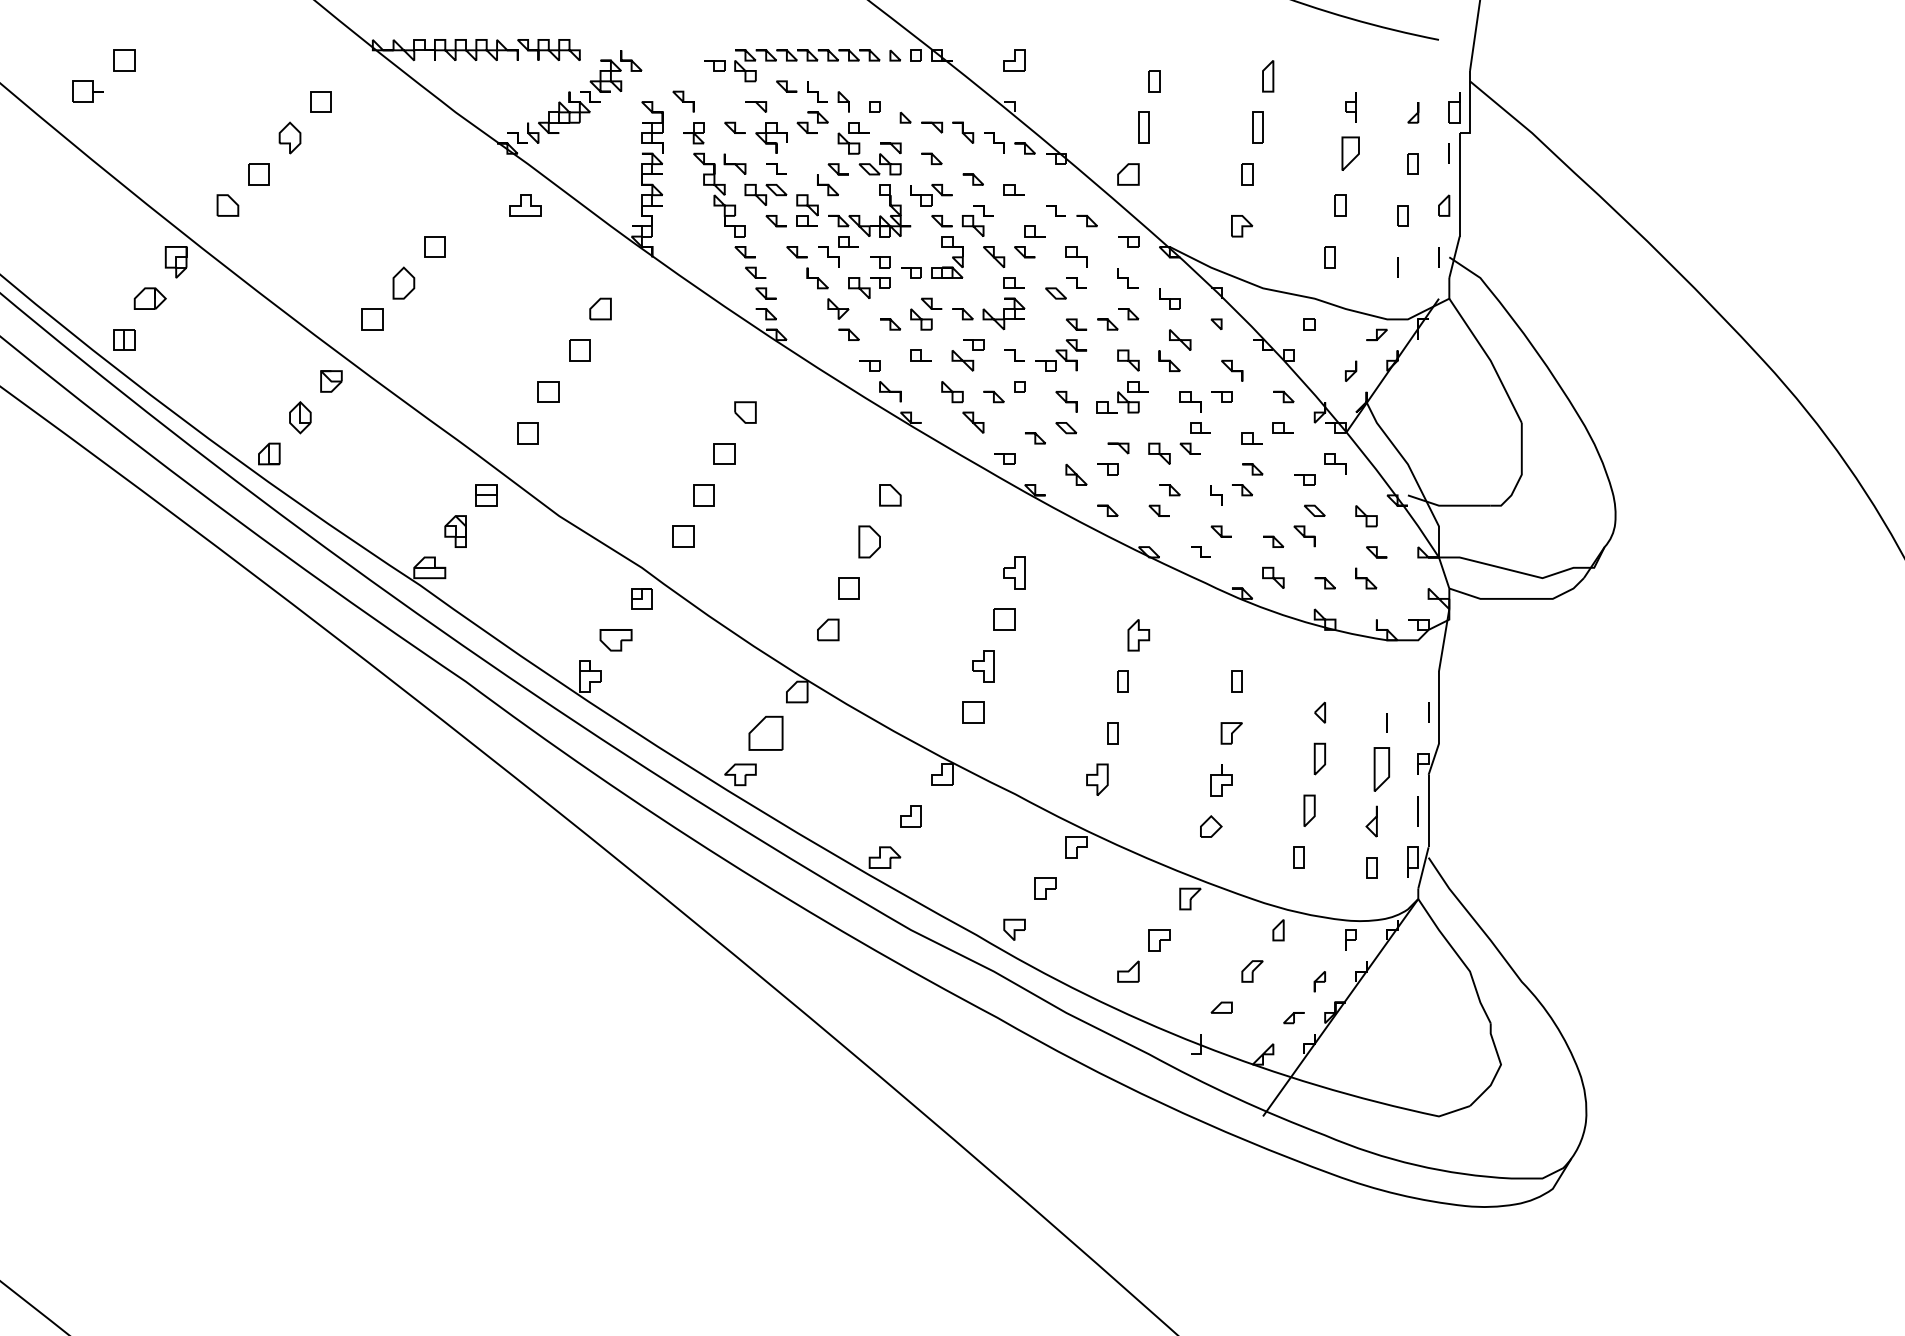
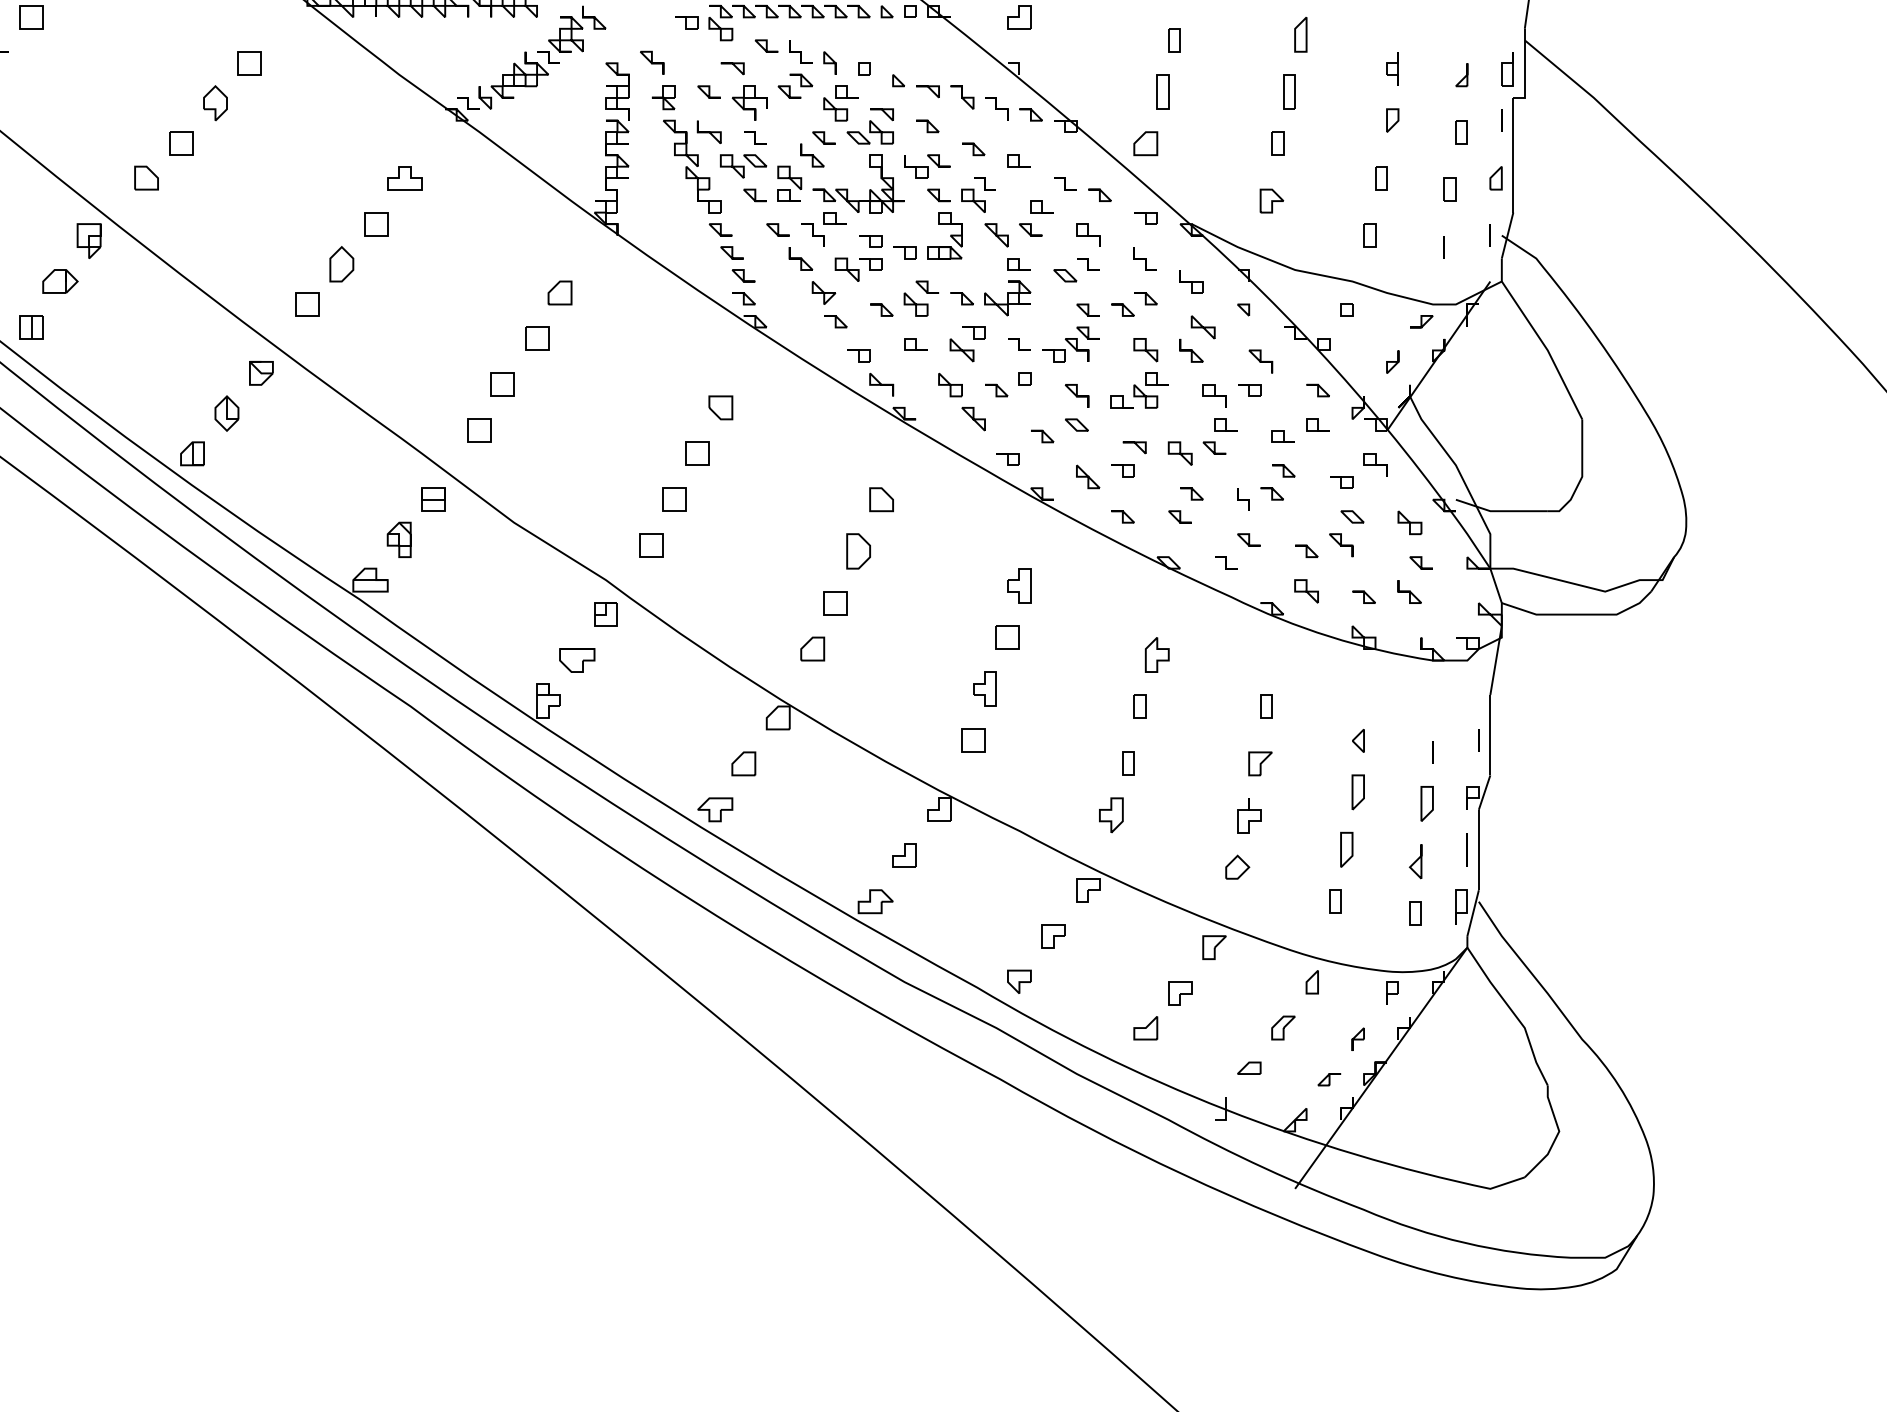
part: (1351, 153) -> (1393, 120), size x0.62
part: (525, 205) -> (404, 178), moved
part: (766, 733) -> (744, 763), size x0.62
part: (1382, 769) -> (1427, 803), size x0.71

